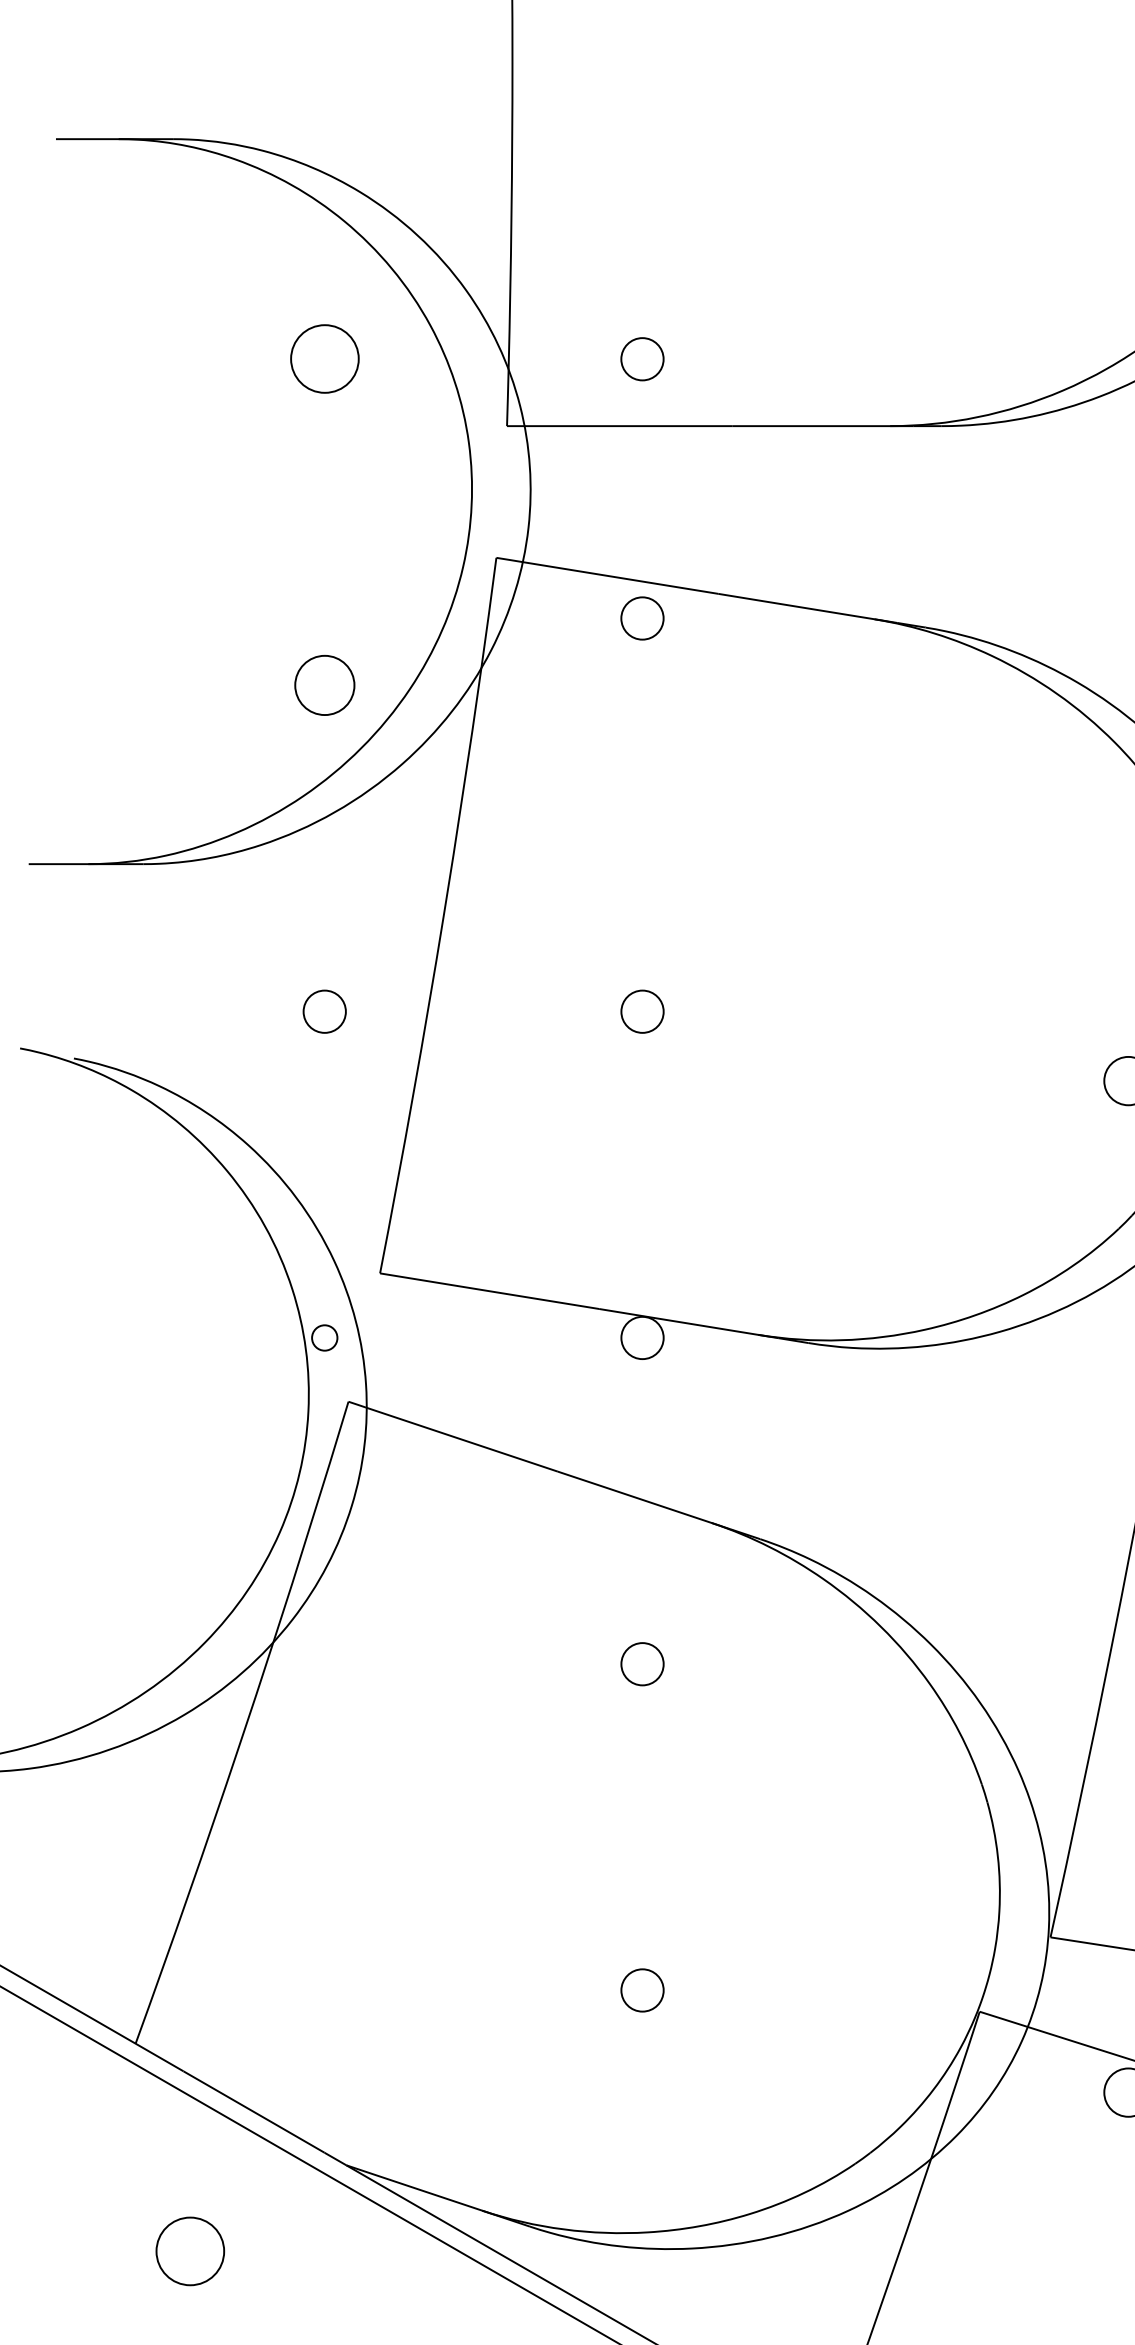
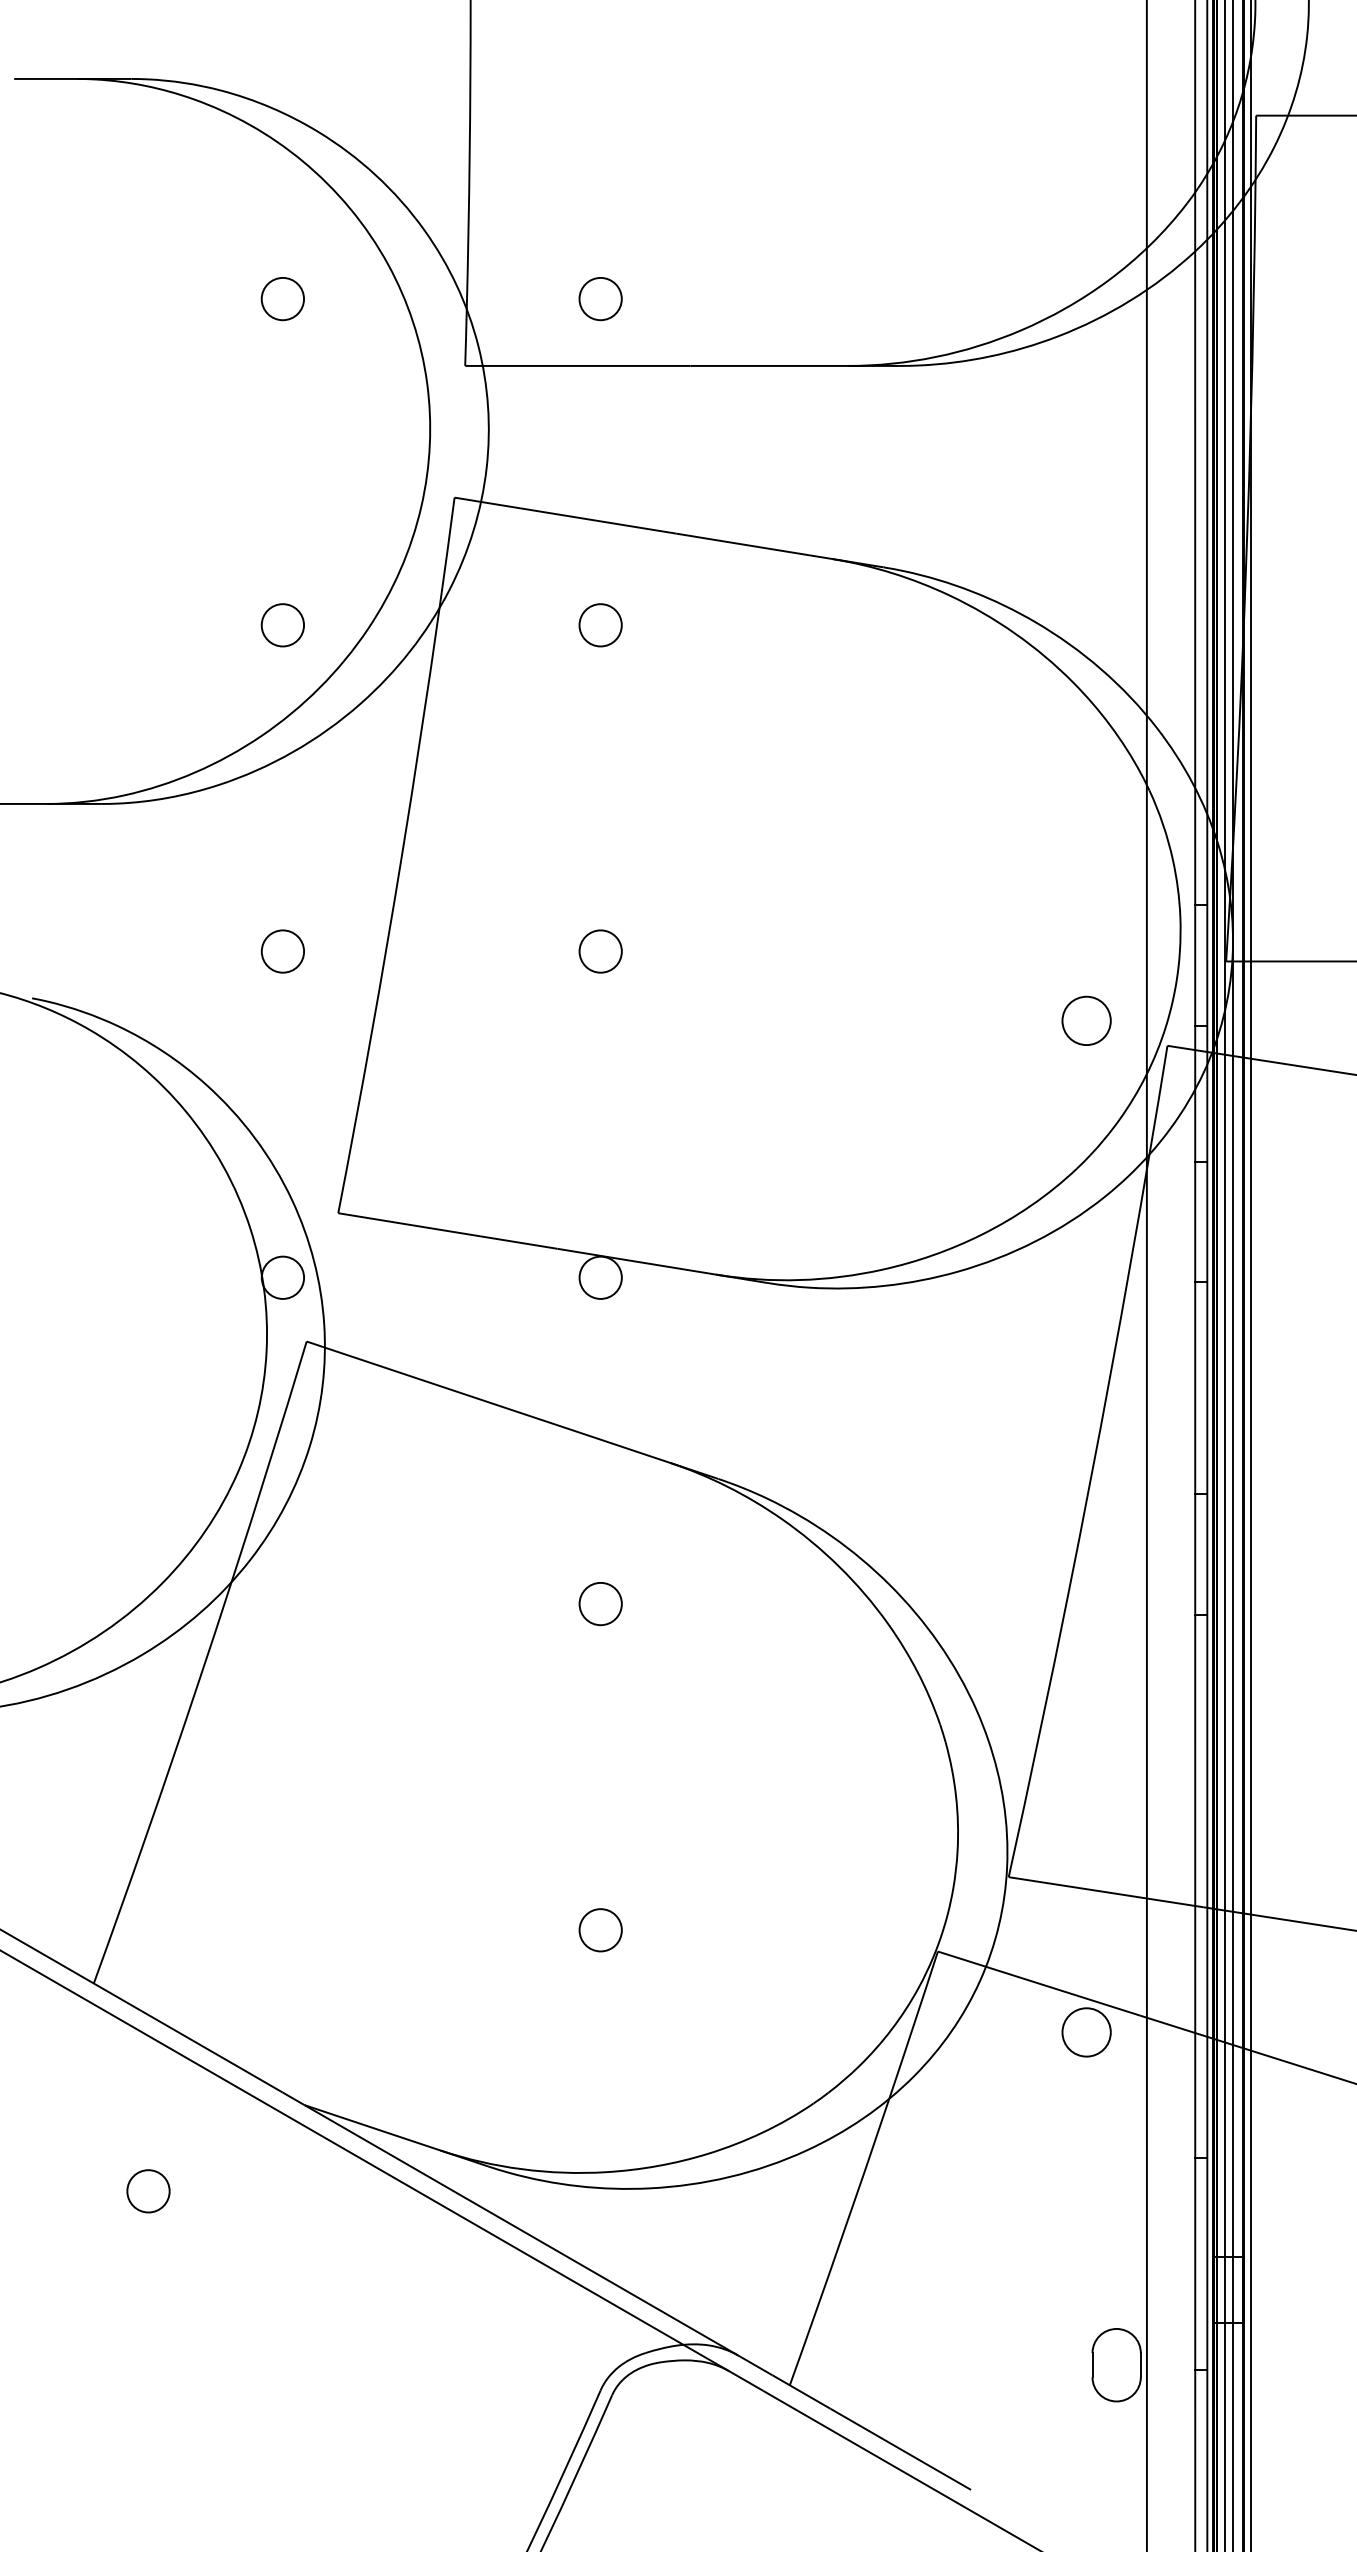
circle: (324, 359) -> (282, 299), size x0.62
circle: (642, 618) -> (600, 625), moved
circle: (324, 685) -> (282, 625), size x0.71
circle: (324, 1337) -> (282, 1277), size x1.67
circle: (190, 2251) -> (148, 2191), size x0.62

